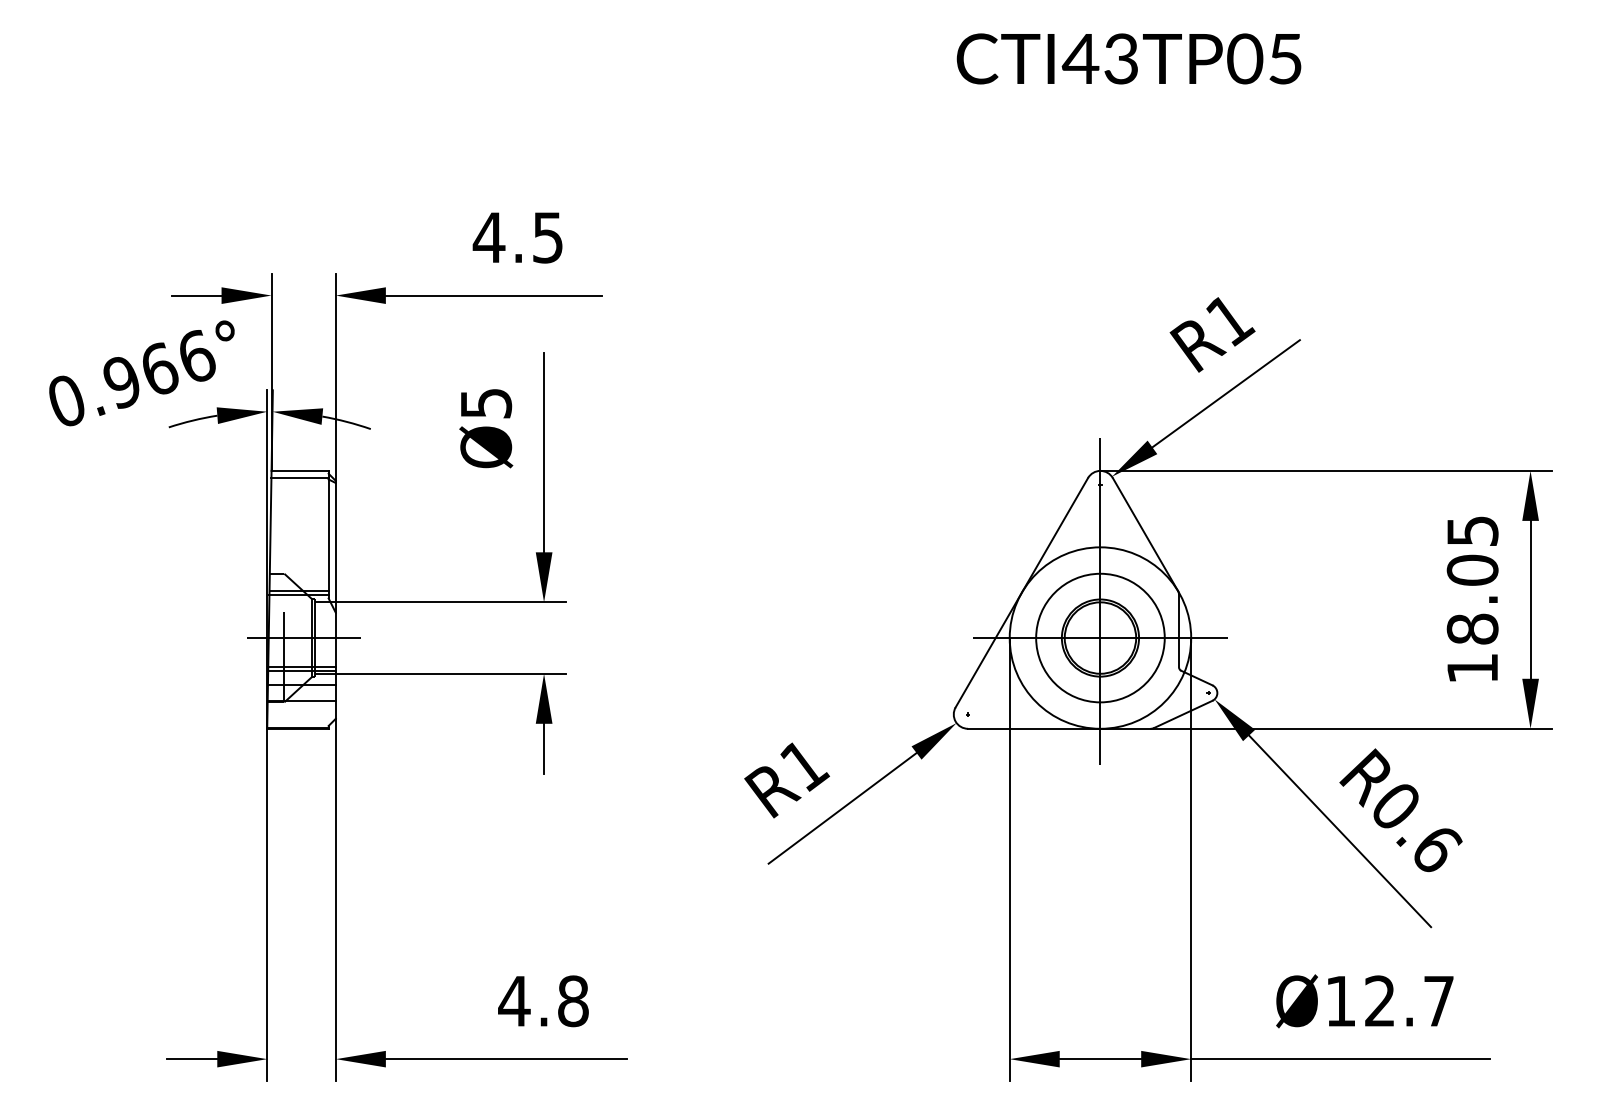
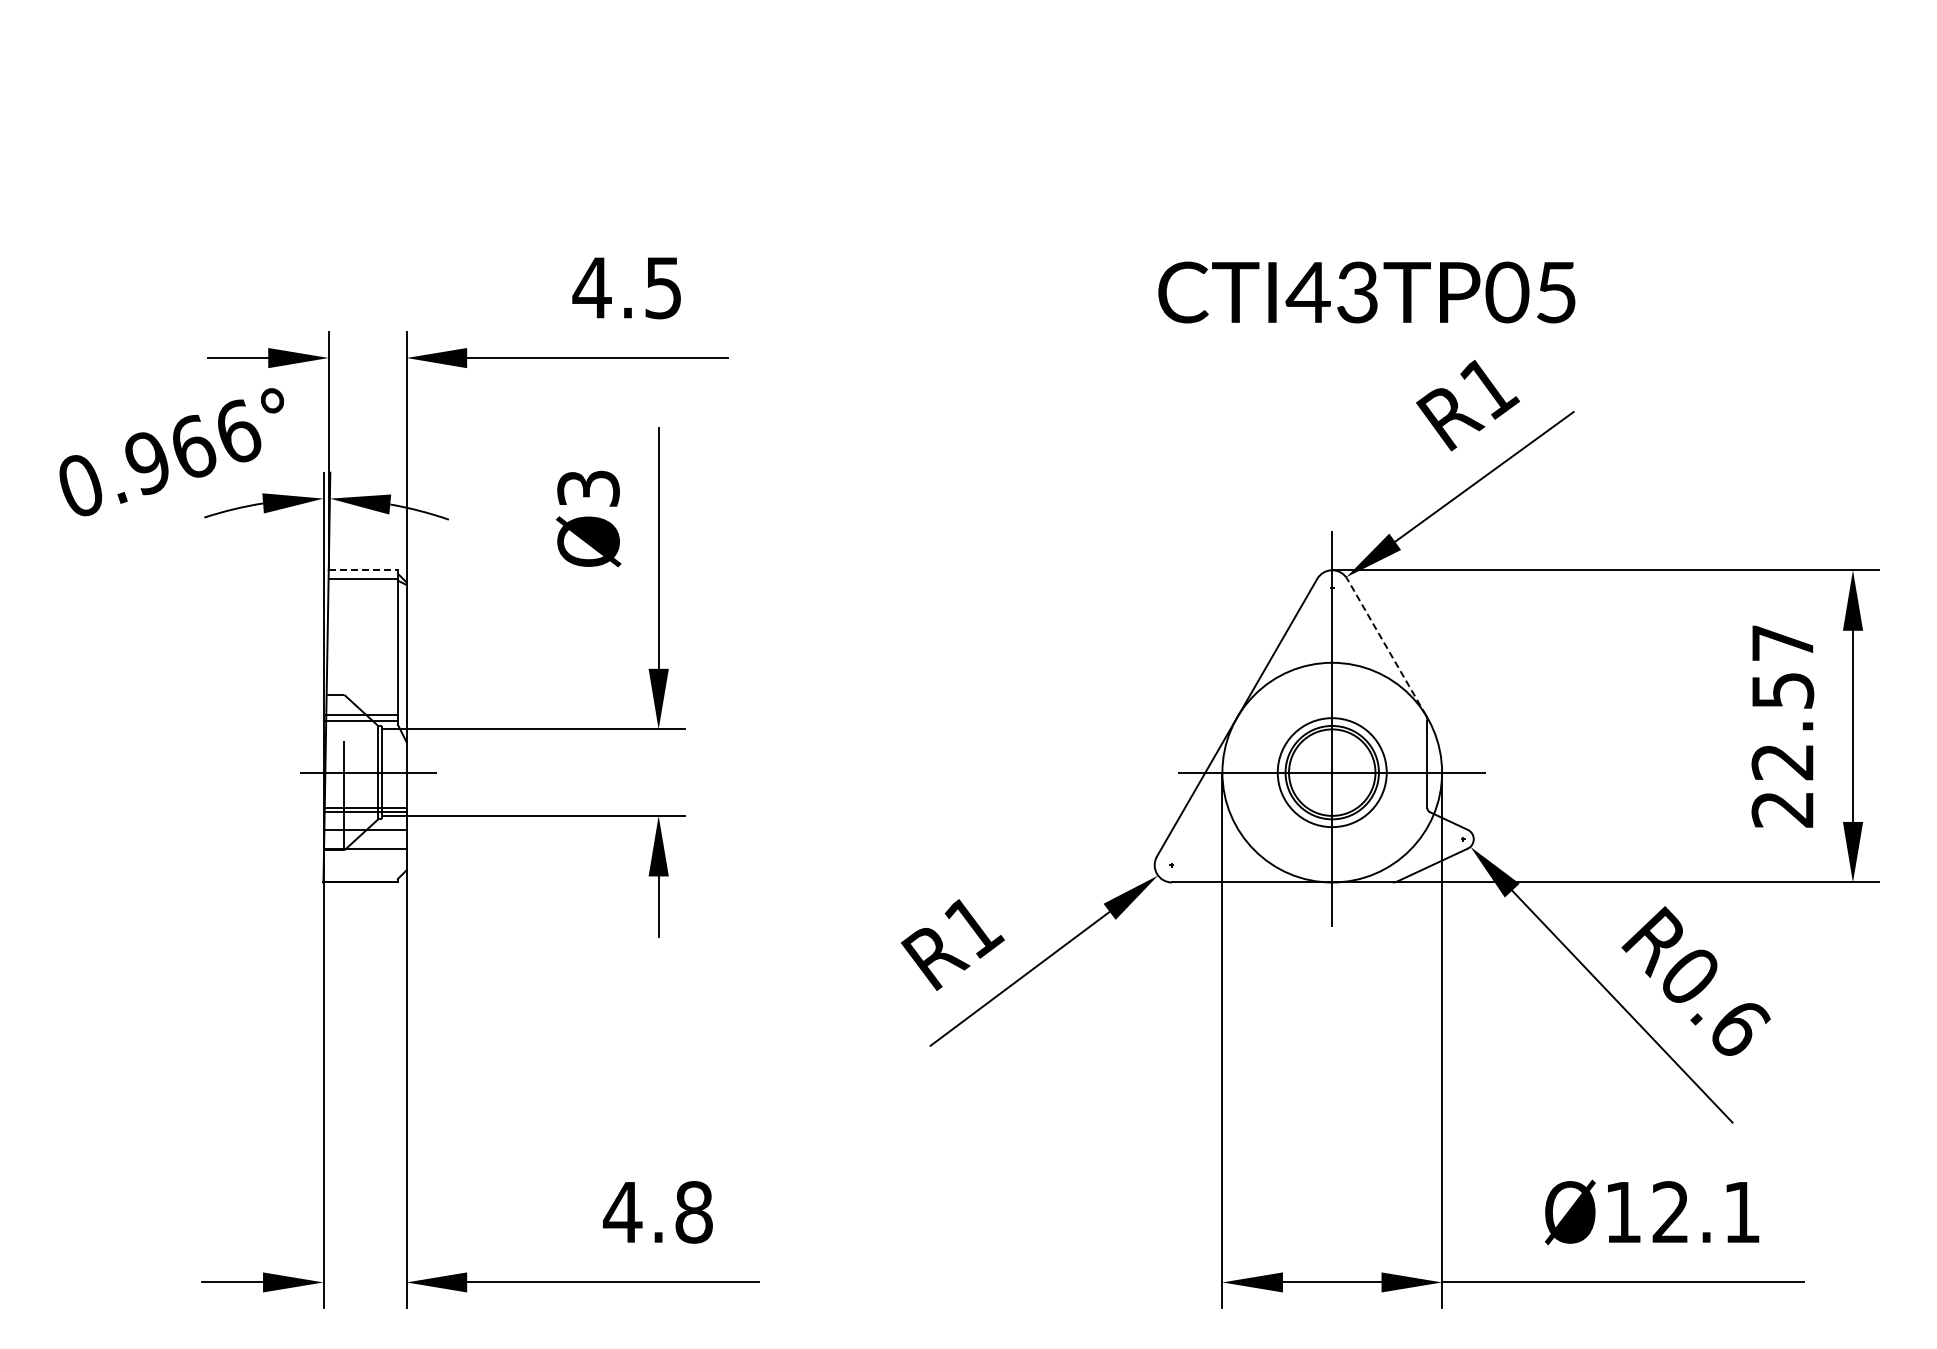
text: (1128, 58) -> (1366, 292), moved
text: (486, 403) -> (588, 488), Ø5 -> Ø3
line: (300, 471) -> (363, 570), solid -> dashed
line: (1145, 534) -> (1386, 647), solid -> dashed
text: (1472, 599) -> (1782, 726), 18.05 -> 22.57
circle: (1100, 637) -> (1332, 772), size x0.7
text: (1438, 1001) -> (1741, 1212), Ø12.7 -> Ø12.1

